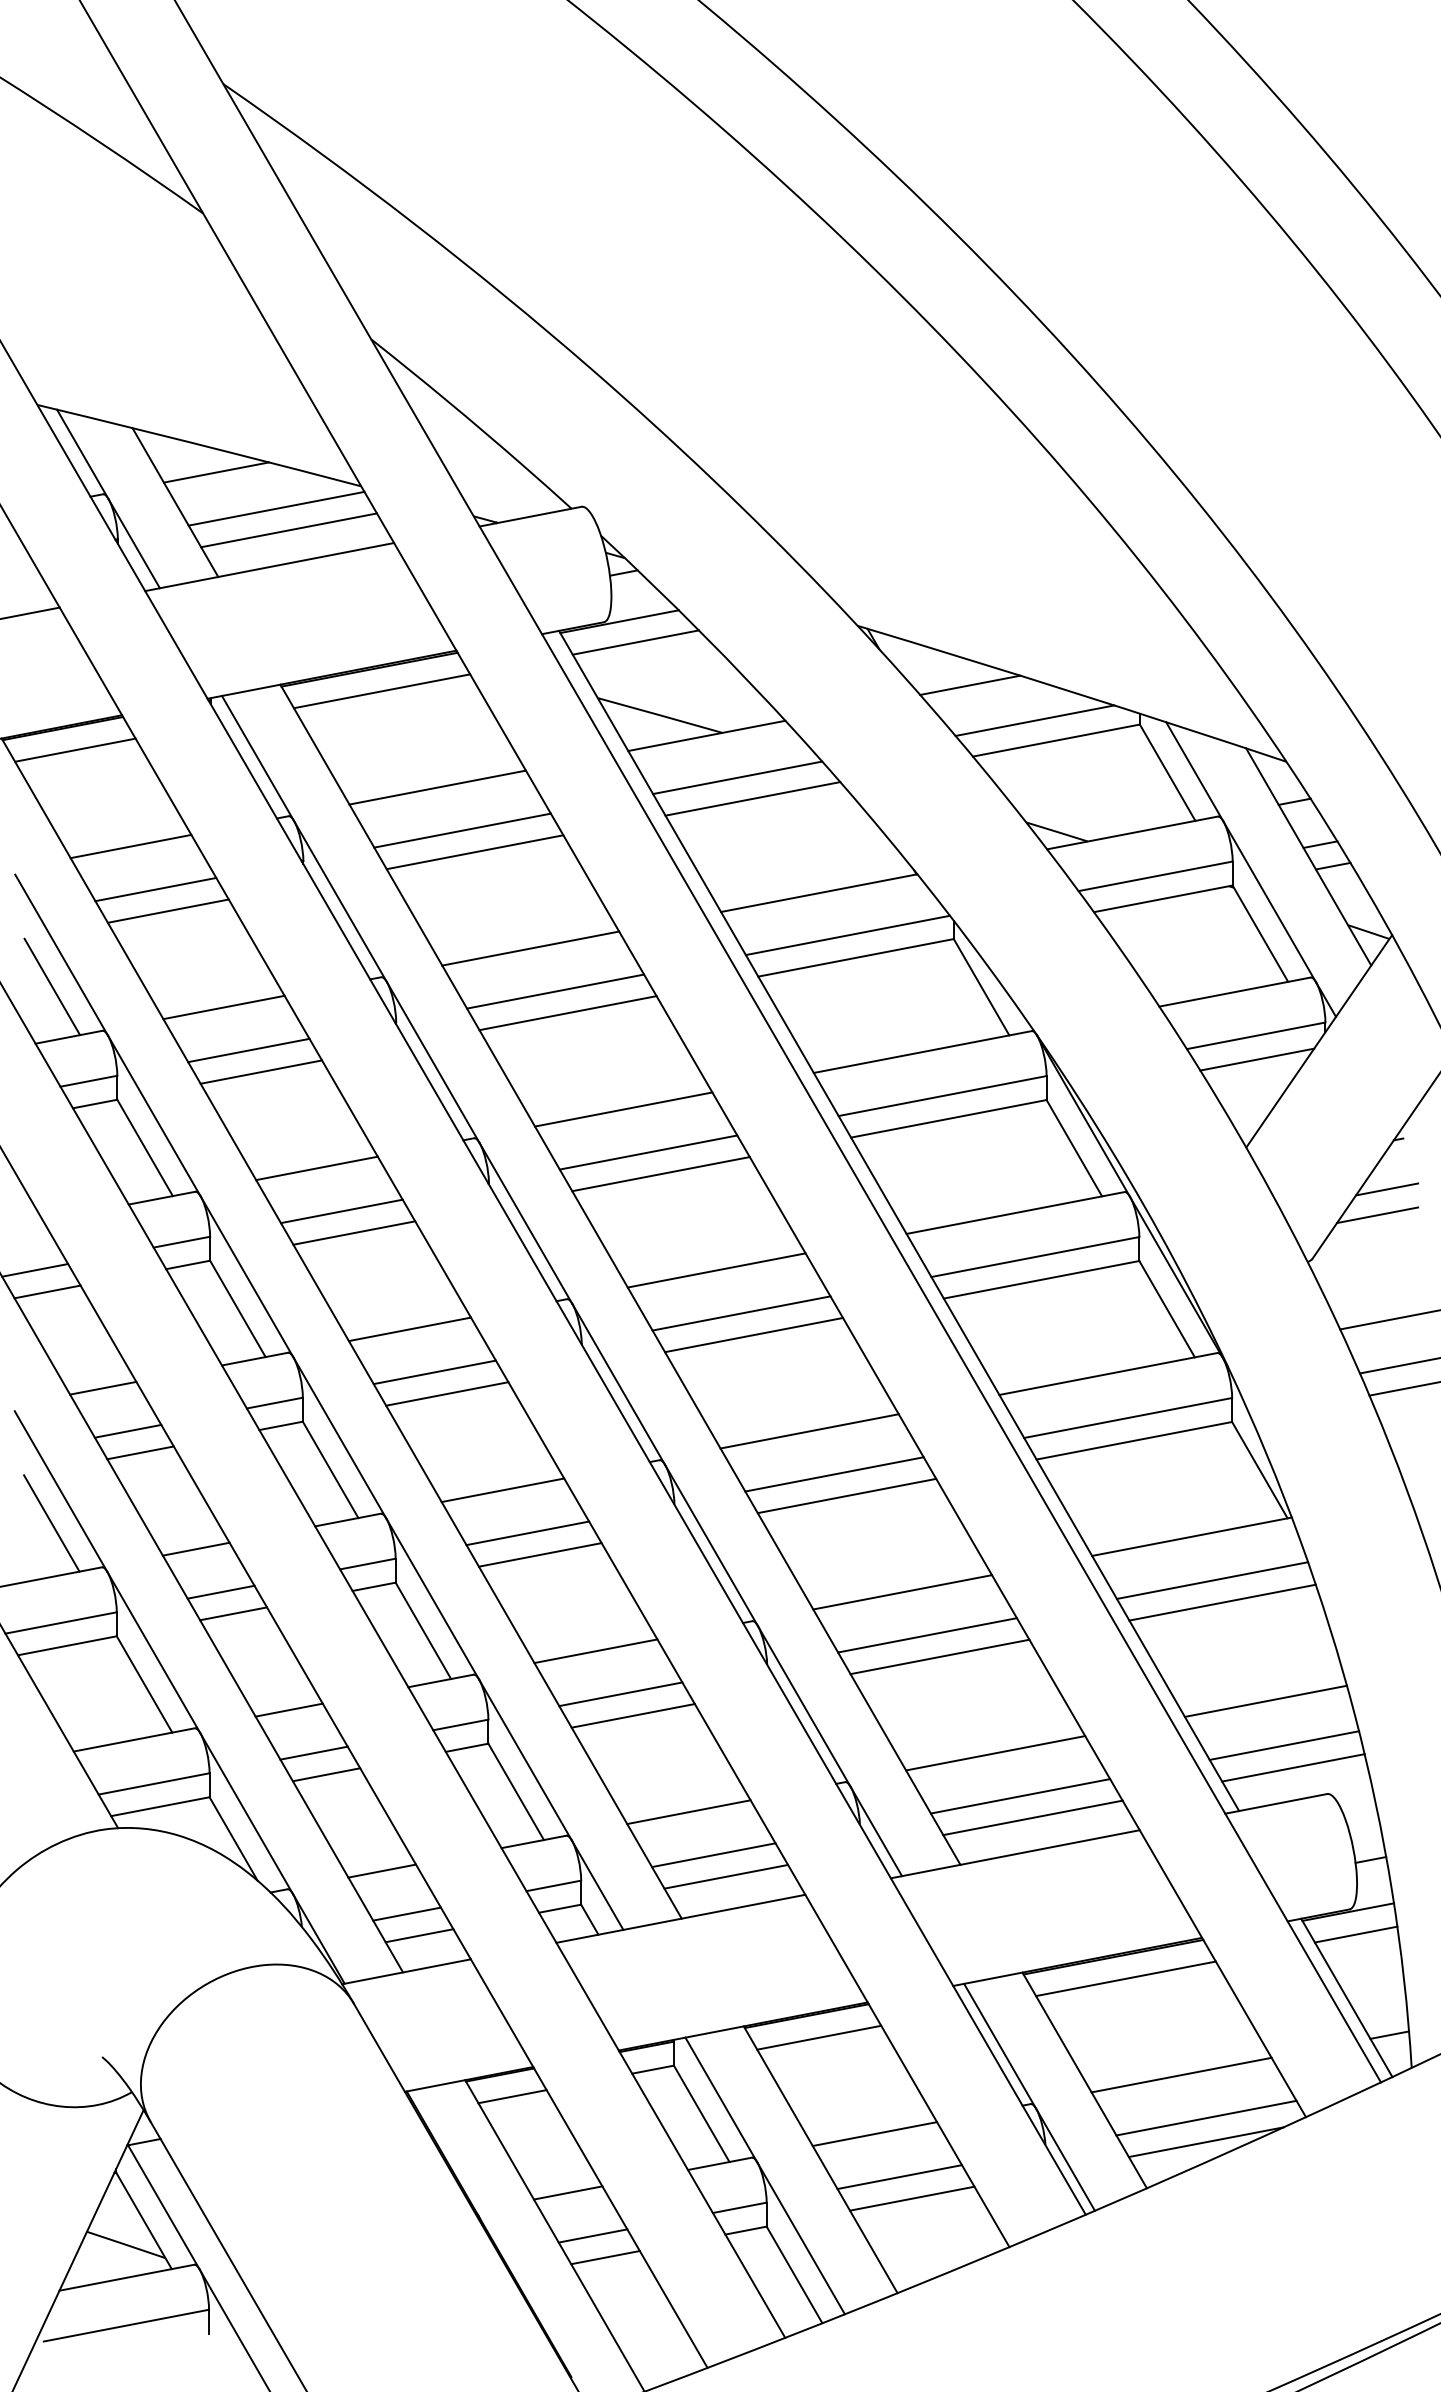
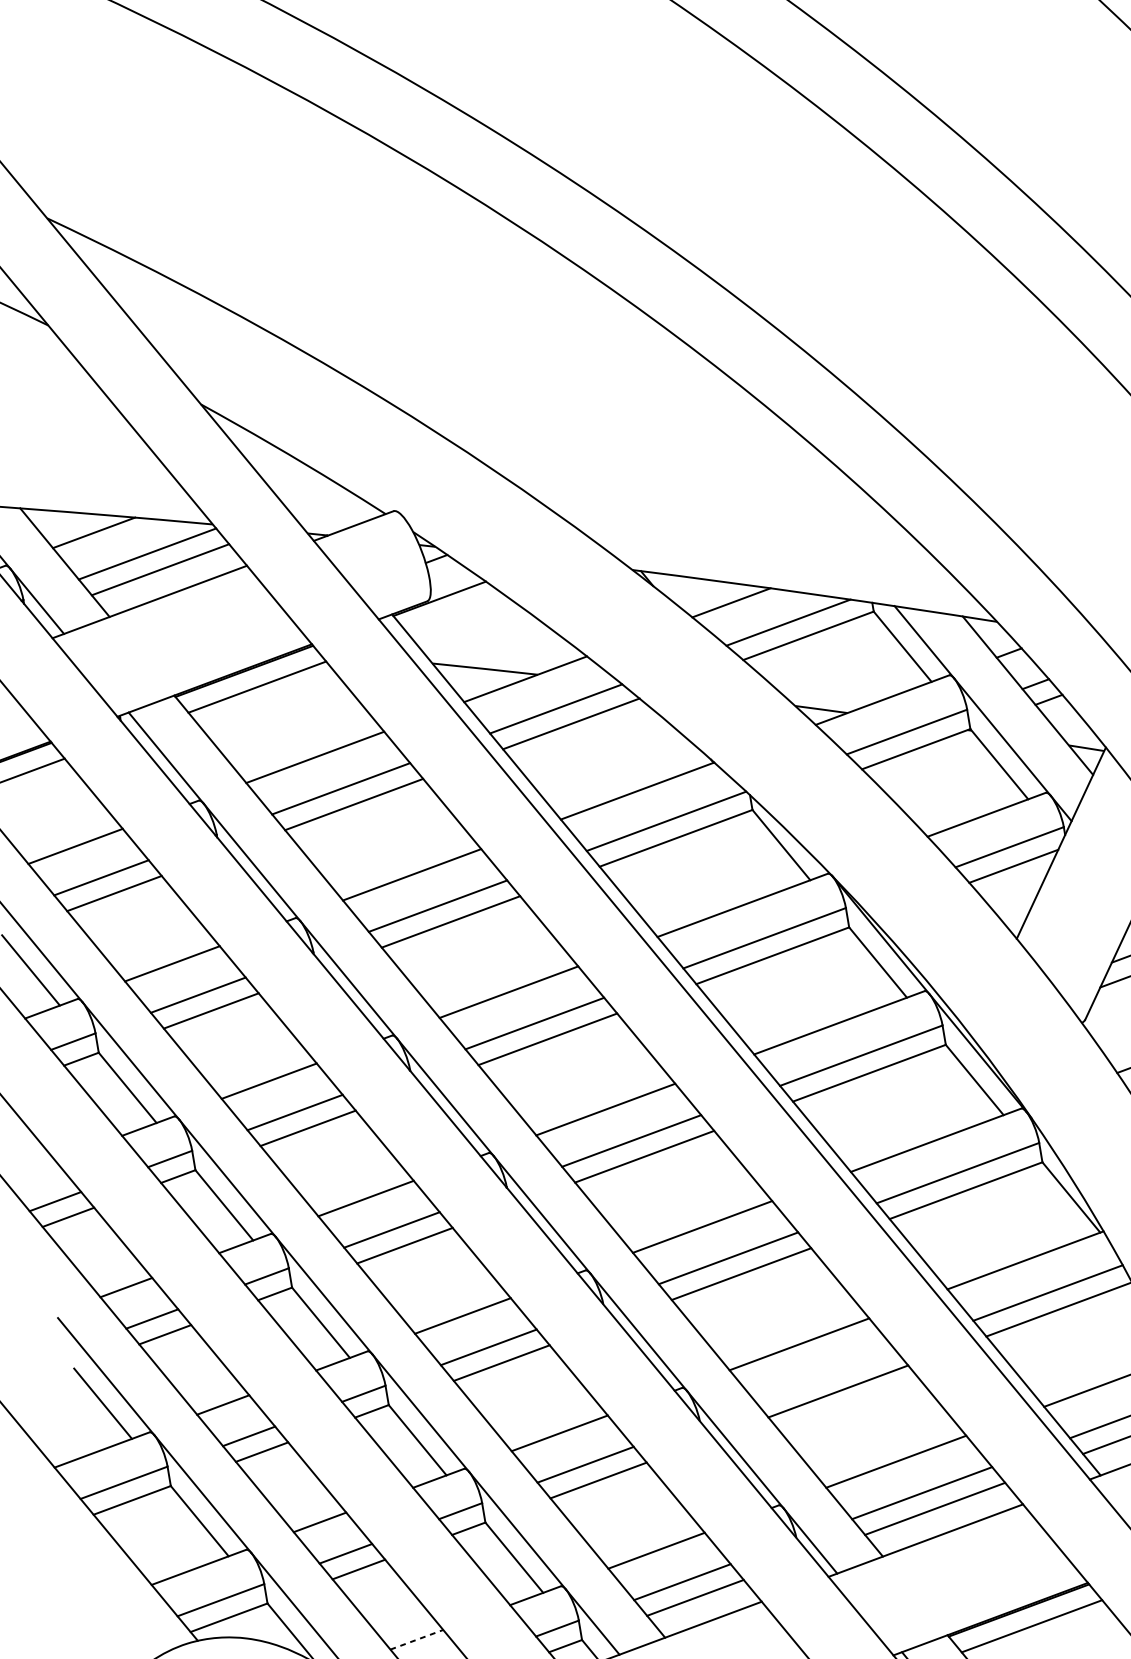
line: (635, 642) -> (455, 613), removed
line: (927, 1635) -> (825, 1375), removed
line: (382, 1871) -> (417, 1640), solid -> dashed

